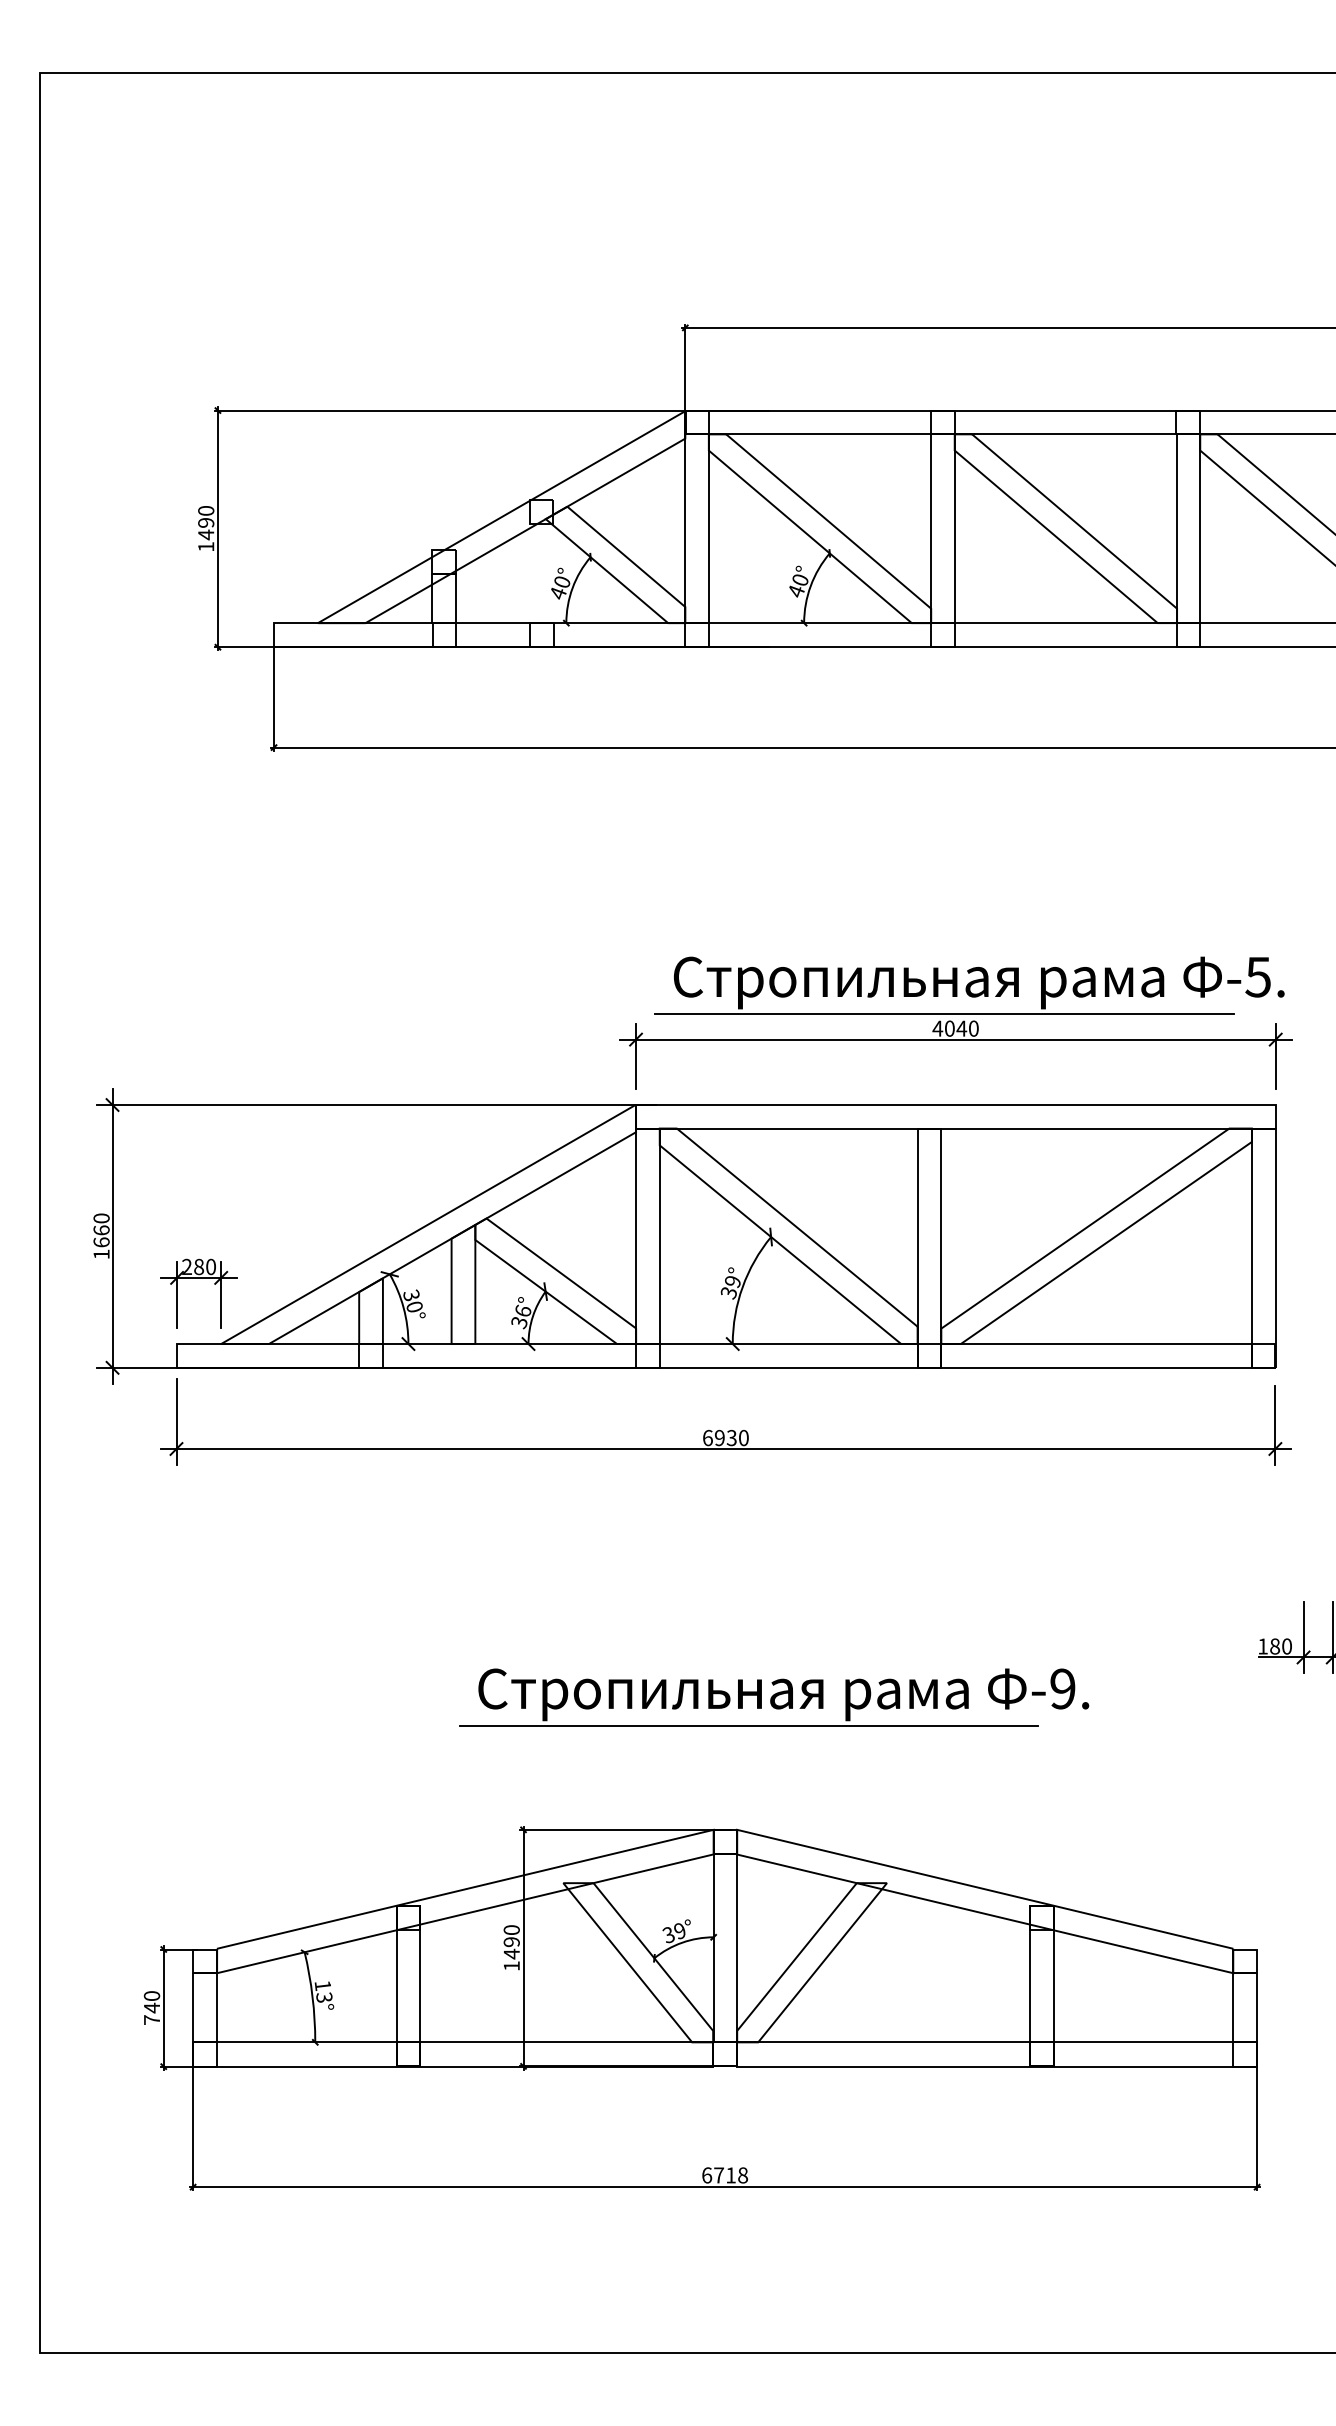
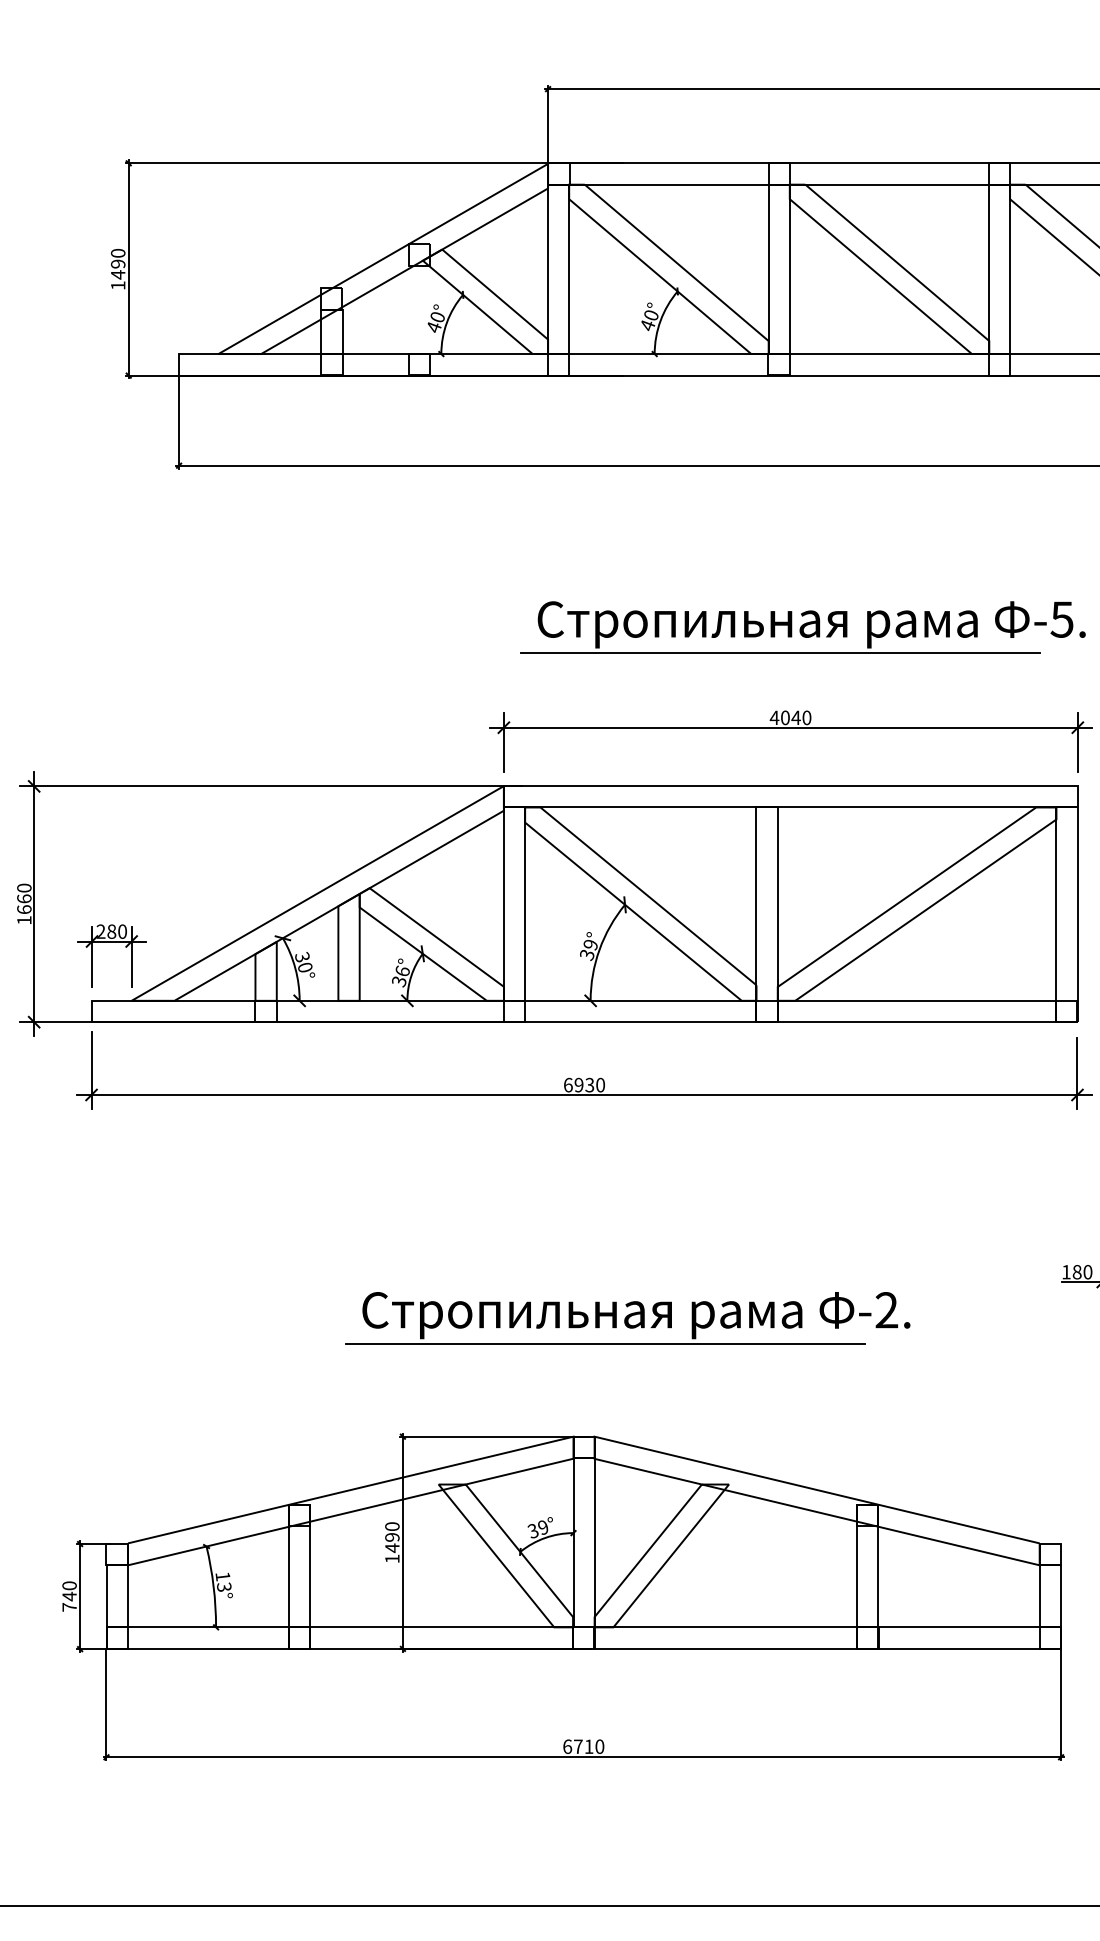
part: (969, 985) -> (803, 627), moved
text: (1062, 1689) -> (886, 1310), -9. -> -2.
text: (743, 2175) -> (600, 1746), 6718 -> 6710

